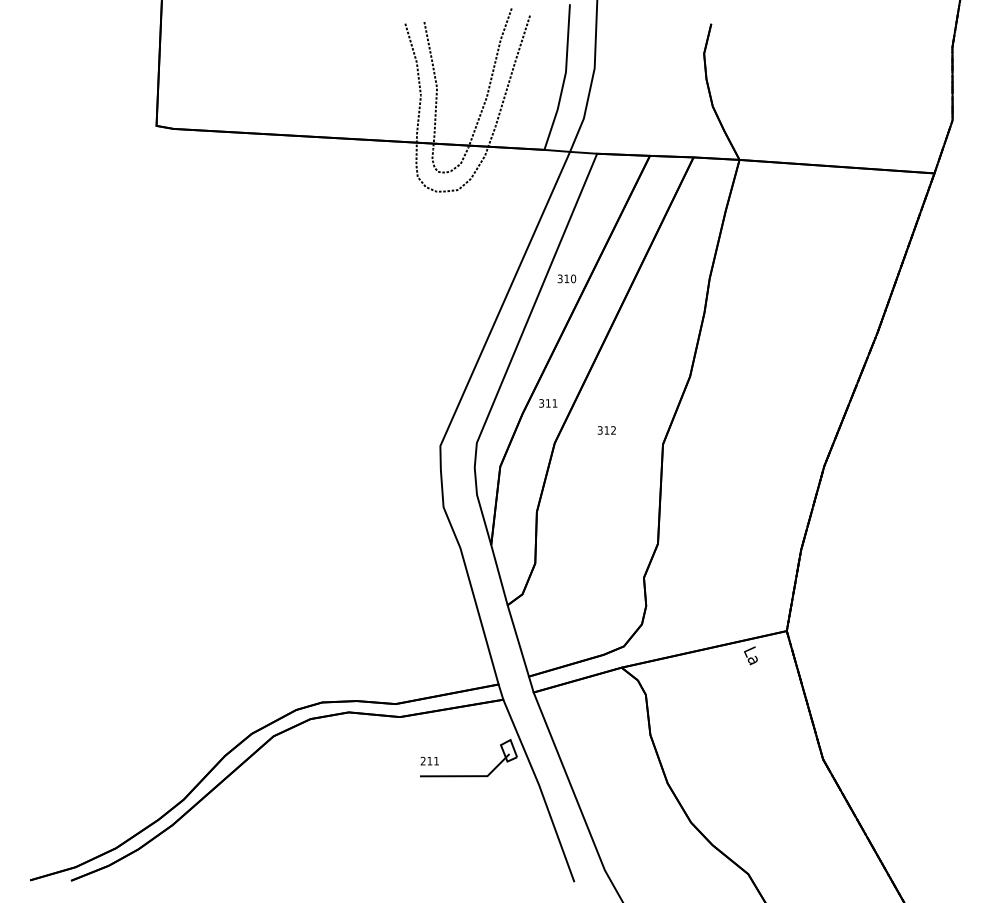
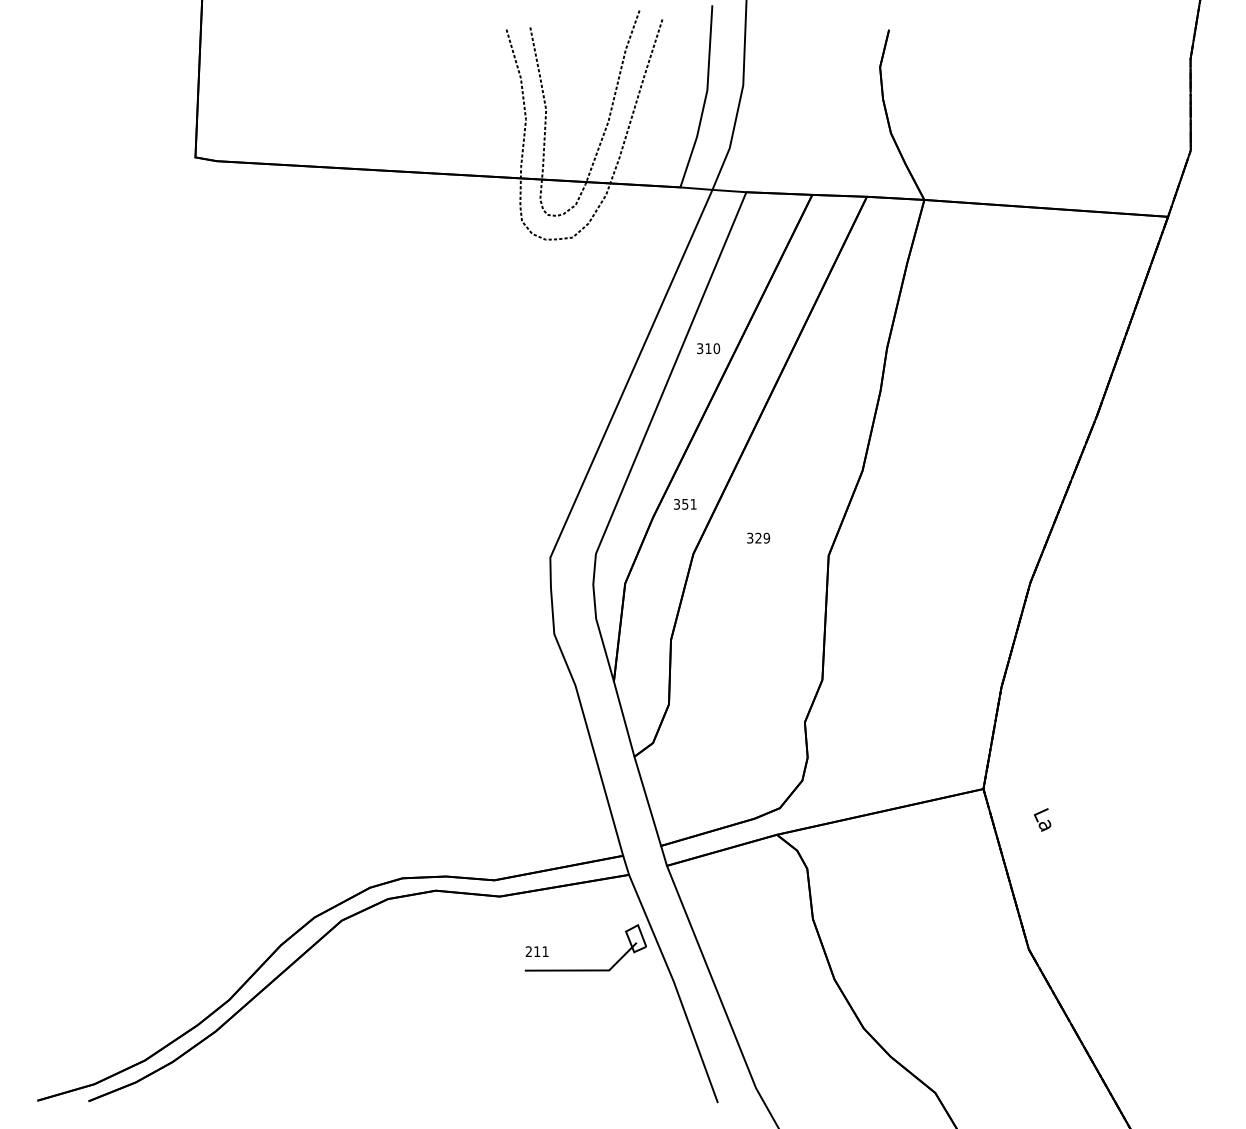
text: (548, 403) -> (685, 504), 311 -> 351
text: (610, 429) -> (762, 537), 312 -> 329
text: (750, 655) -> (1042, 819), moved

